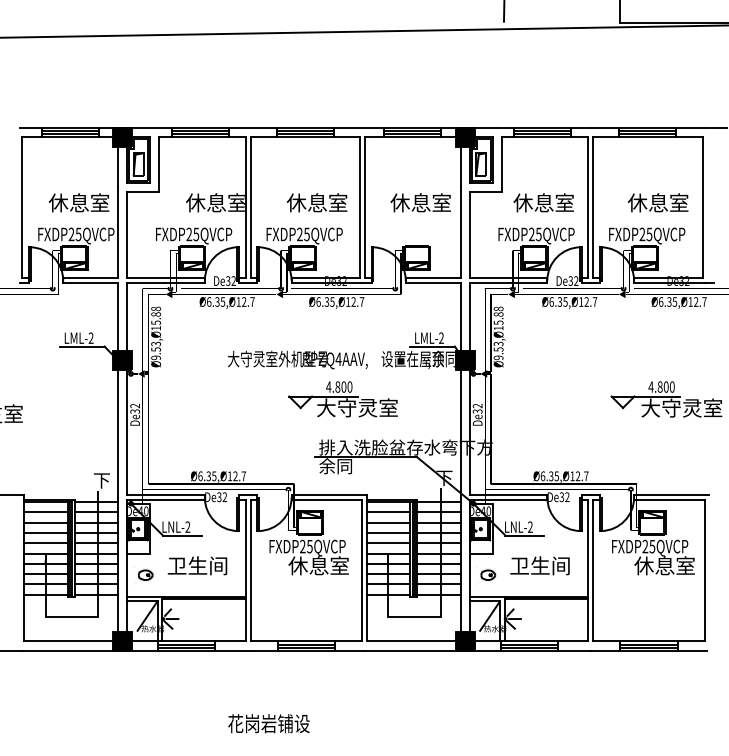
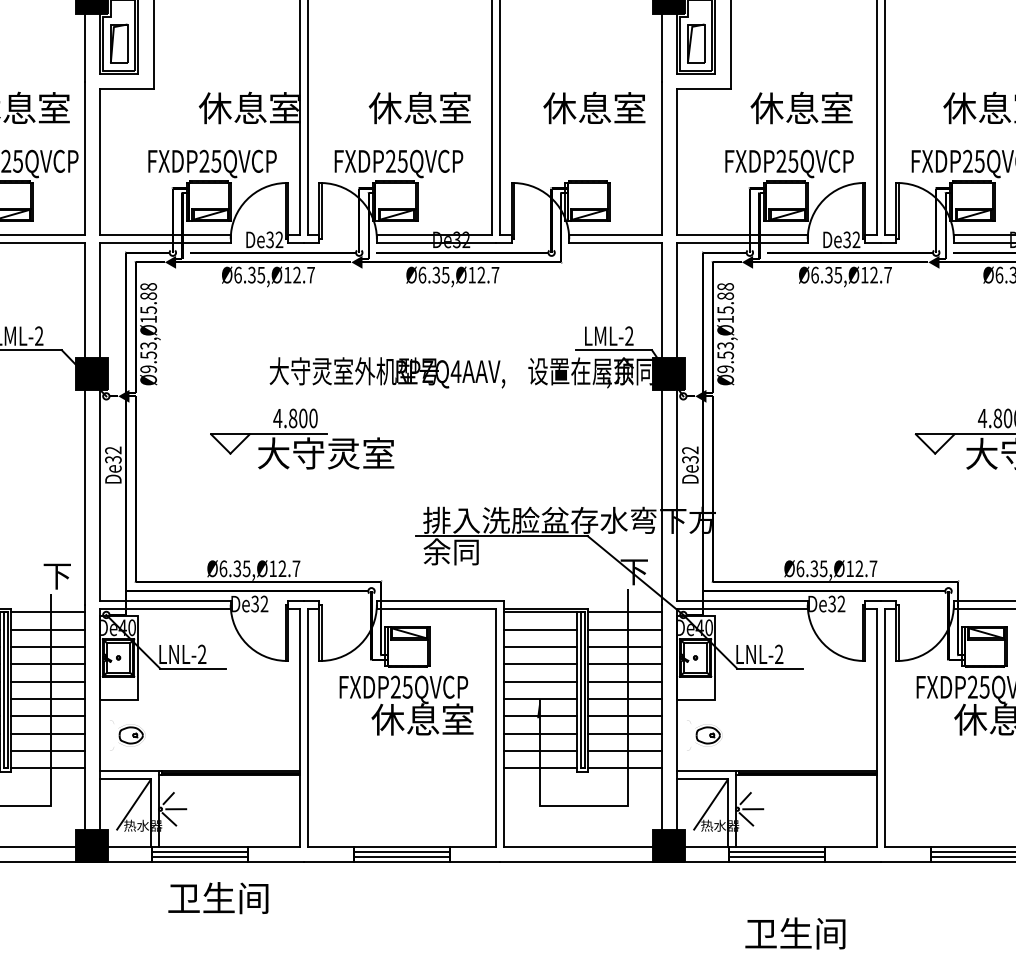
part: (342, 399) -> (300, 439), moved
text: (197, 565) -> (218, 897), moved
text: (539, 565) -> (794, 932), moved

